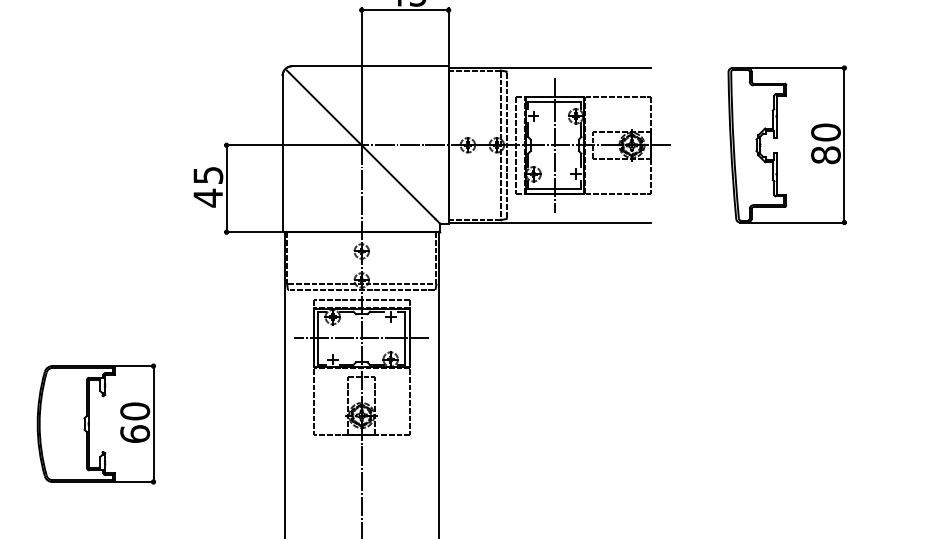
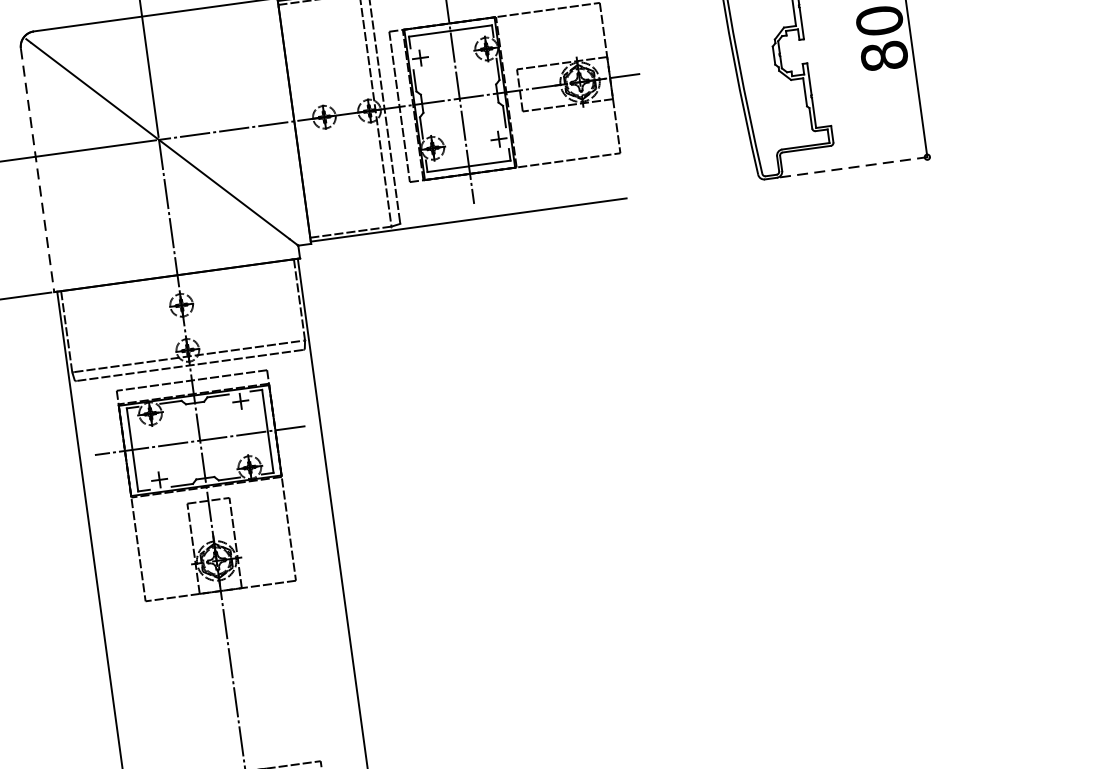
line: (282, 154) -> (37, 171), solid -> dashed
line: (798, 222) -> (855, 166), solid -> dashed

